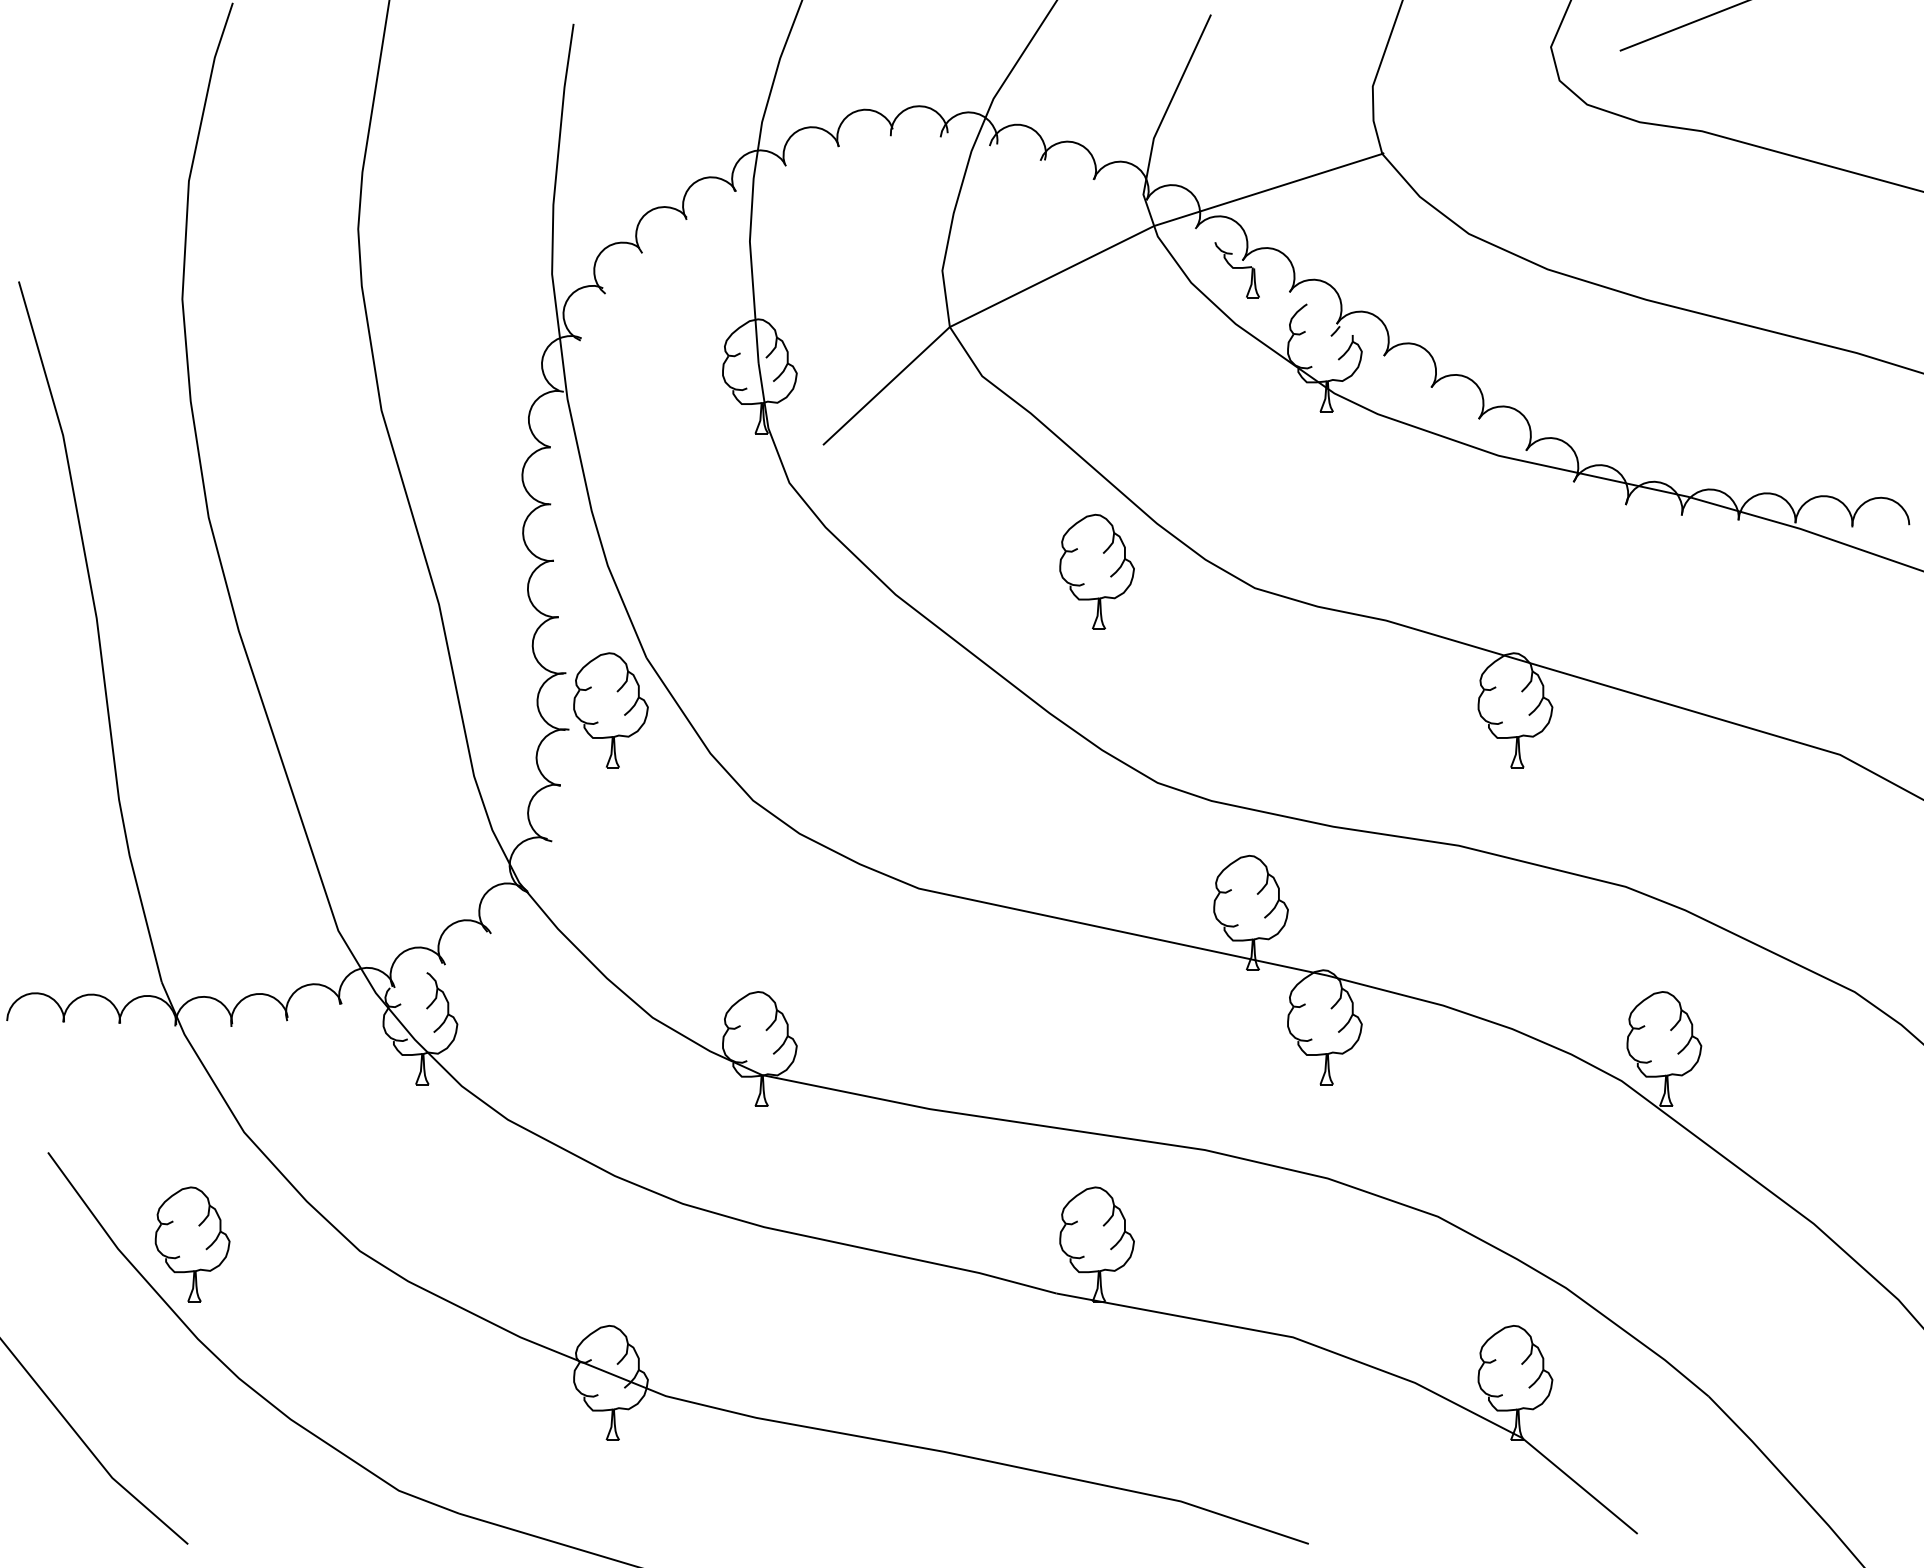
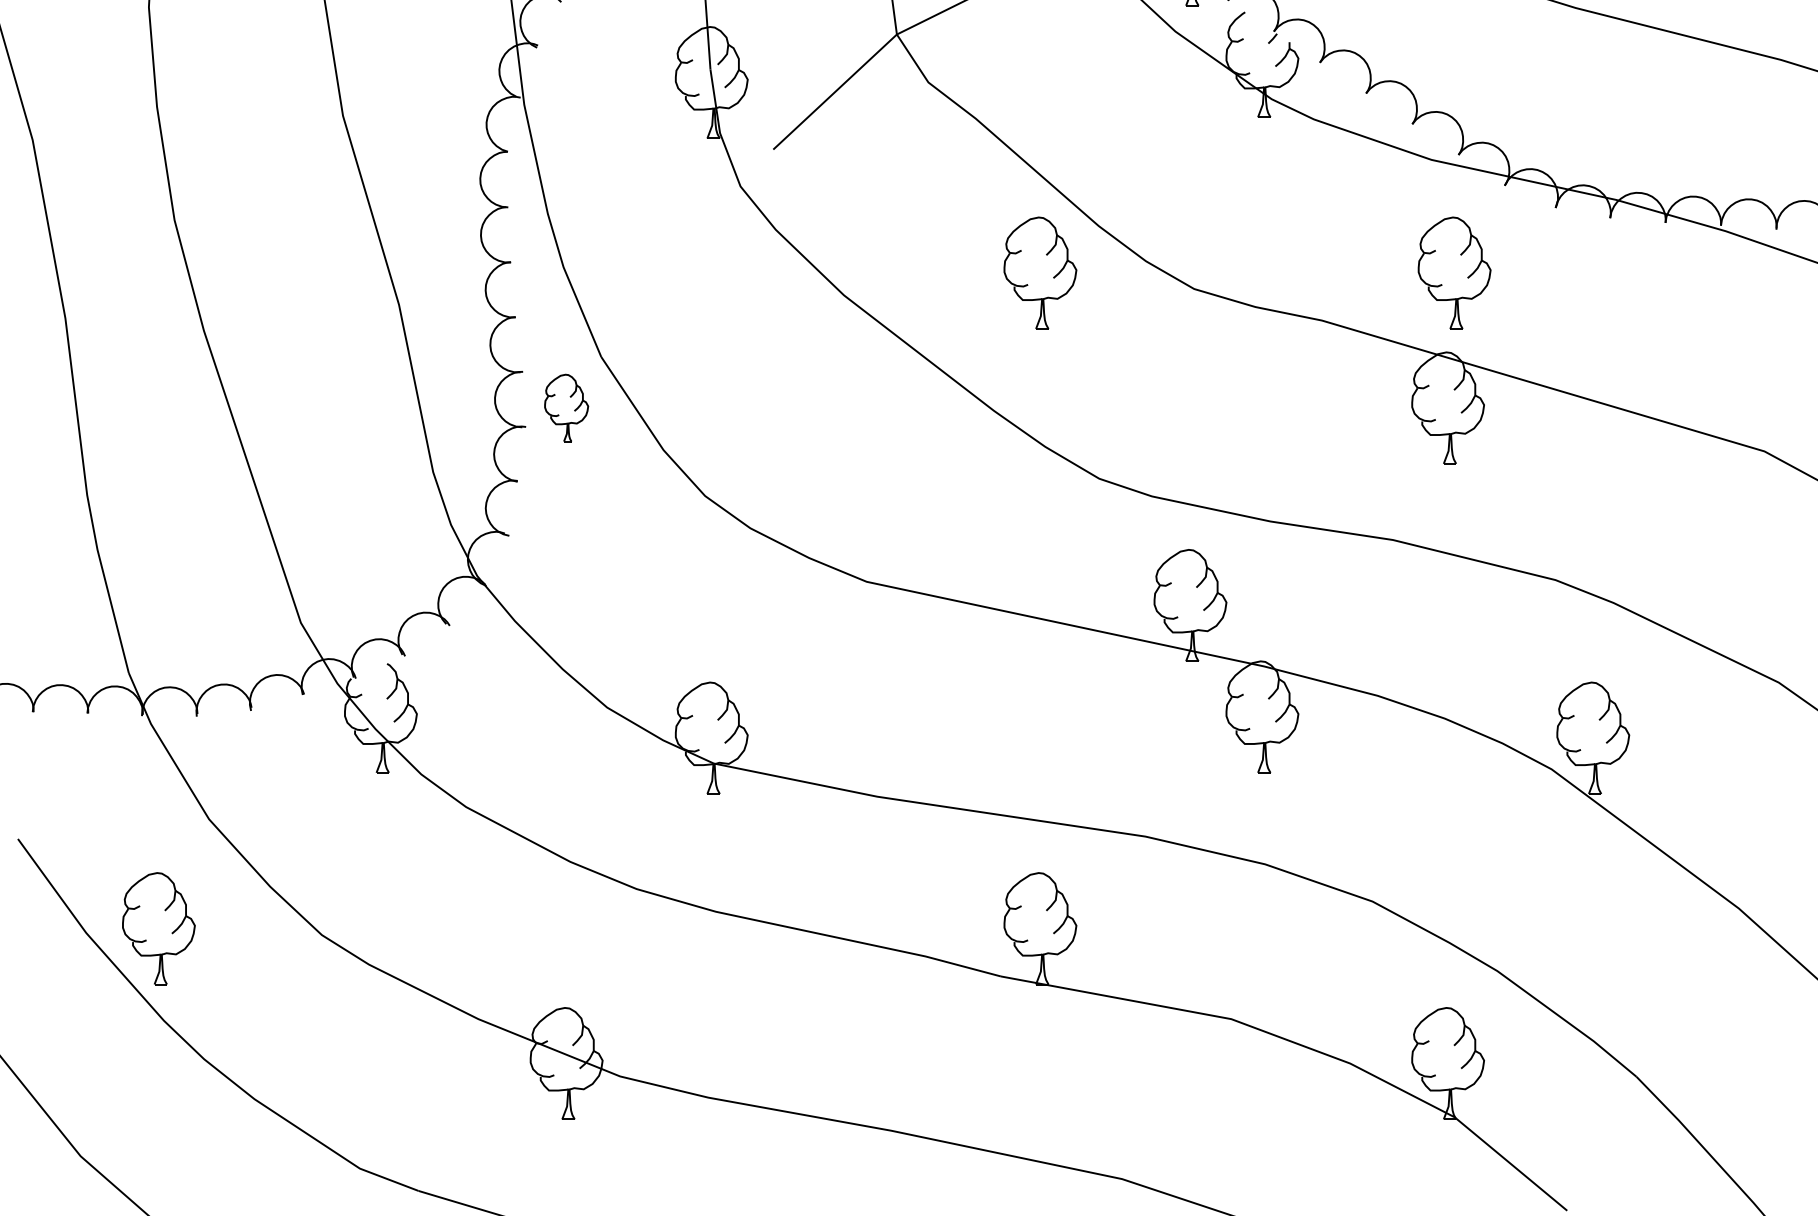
part: (1521, 571) -> (1454, 272), added
part: (610, 710) -> (566, 408), size x0.6

